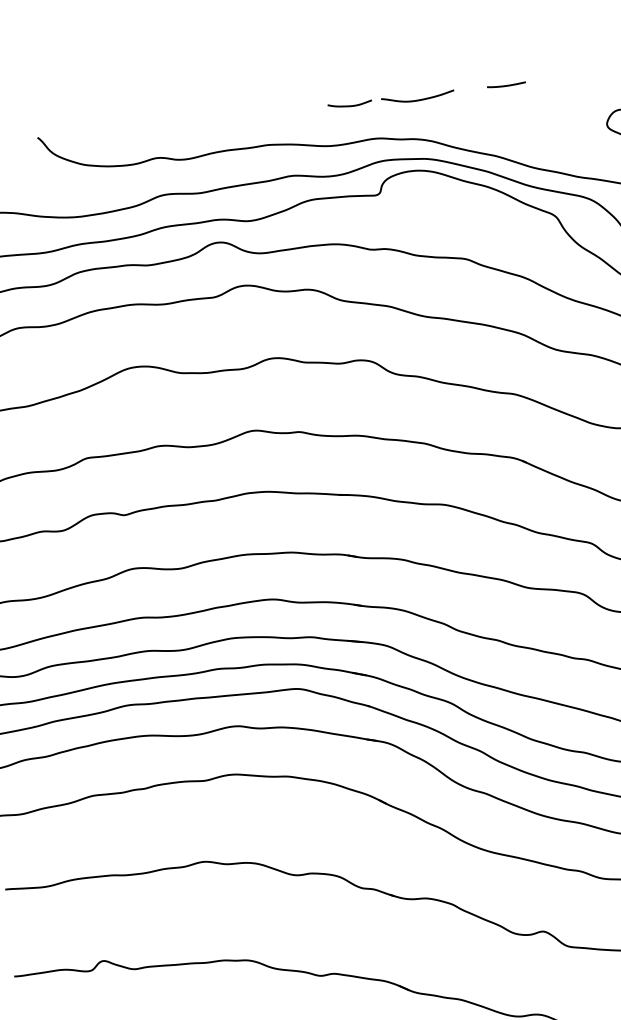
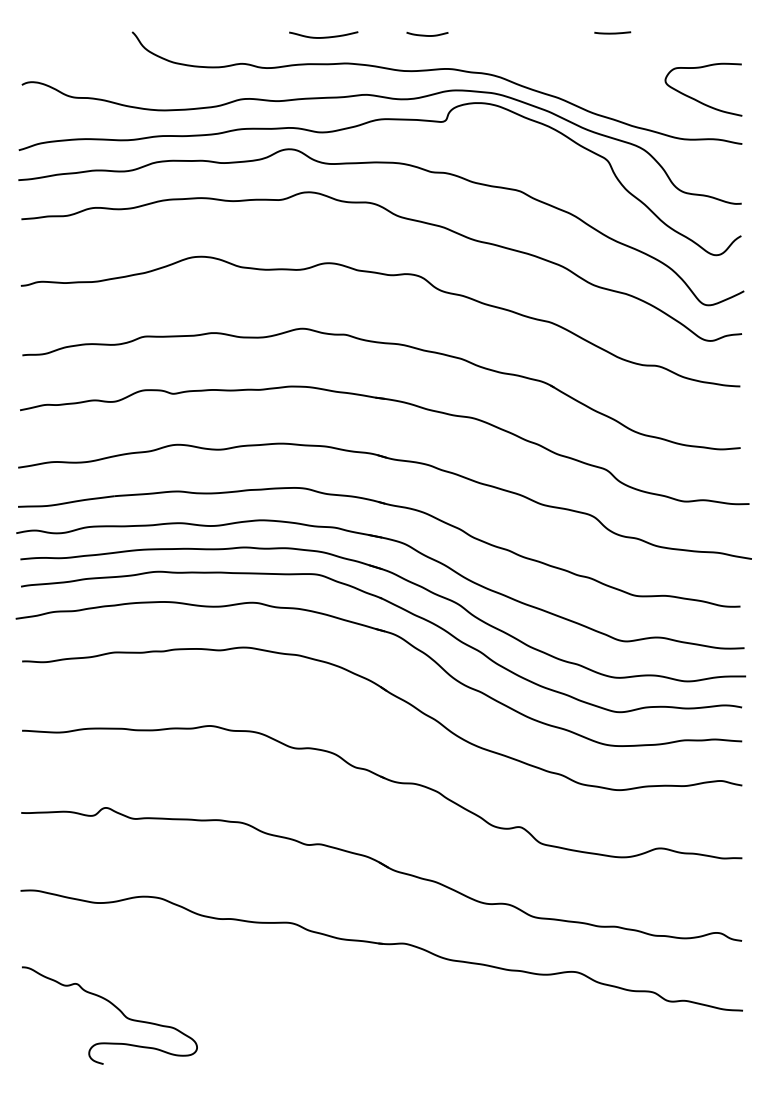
line: (506, 84) -> (612, 32), moved
curve: (417, 99) -> (323, 36), moved

